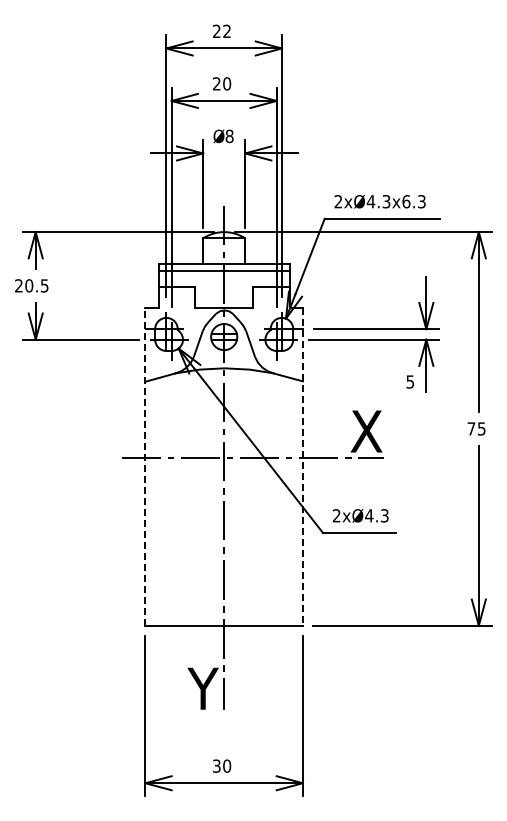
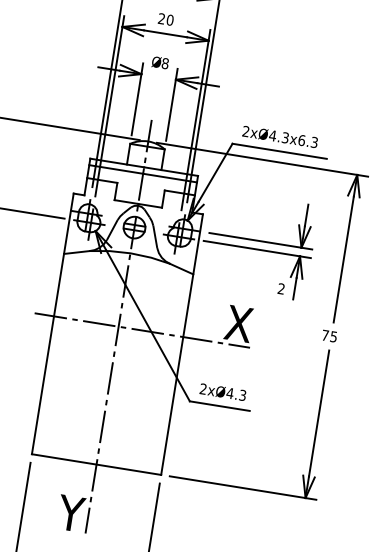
text: (410, 381) -> (281, 288), 5 -> 2
line: (145, 466) -> (52, 323), dashed -> solid
line: (302, 466) -> (181, 344), dashed -> solid

